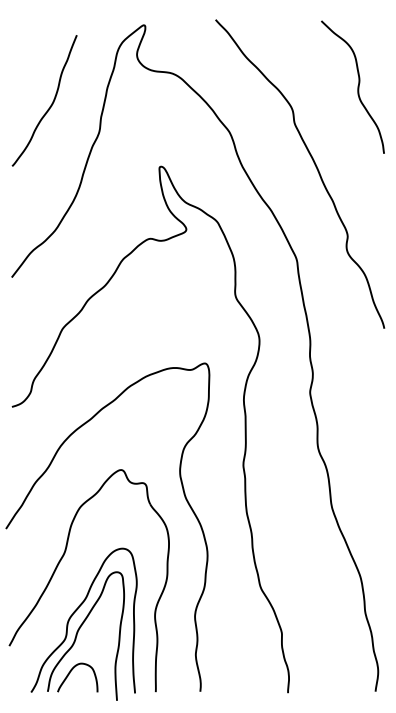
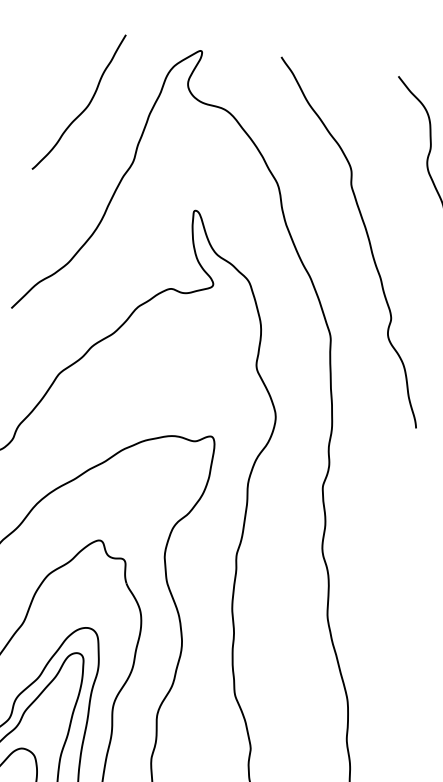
curve: (51, 103) -> (86, 106), moved

